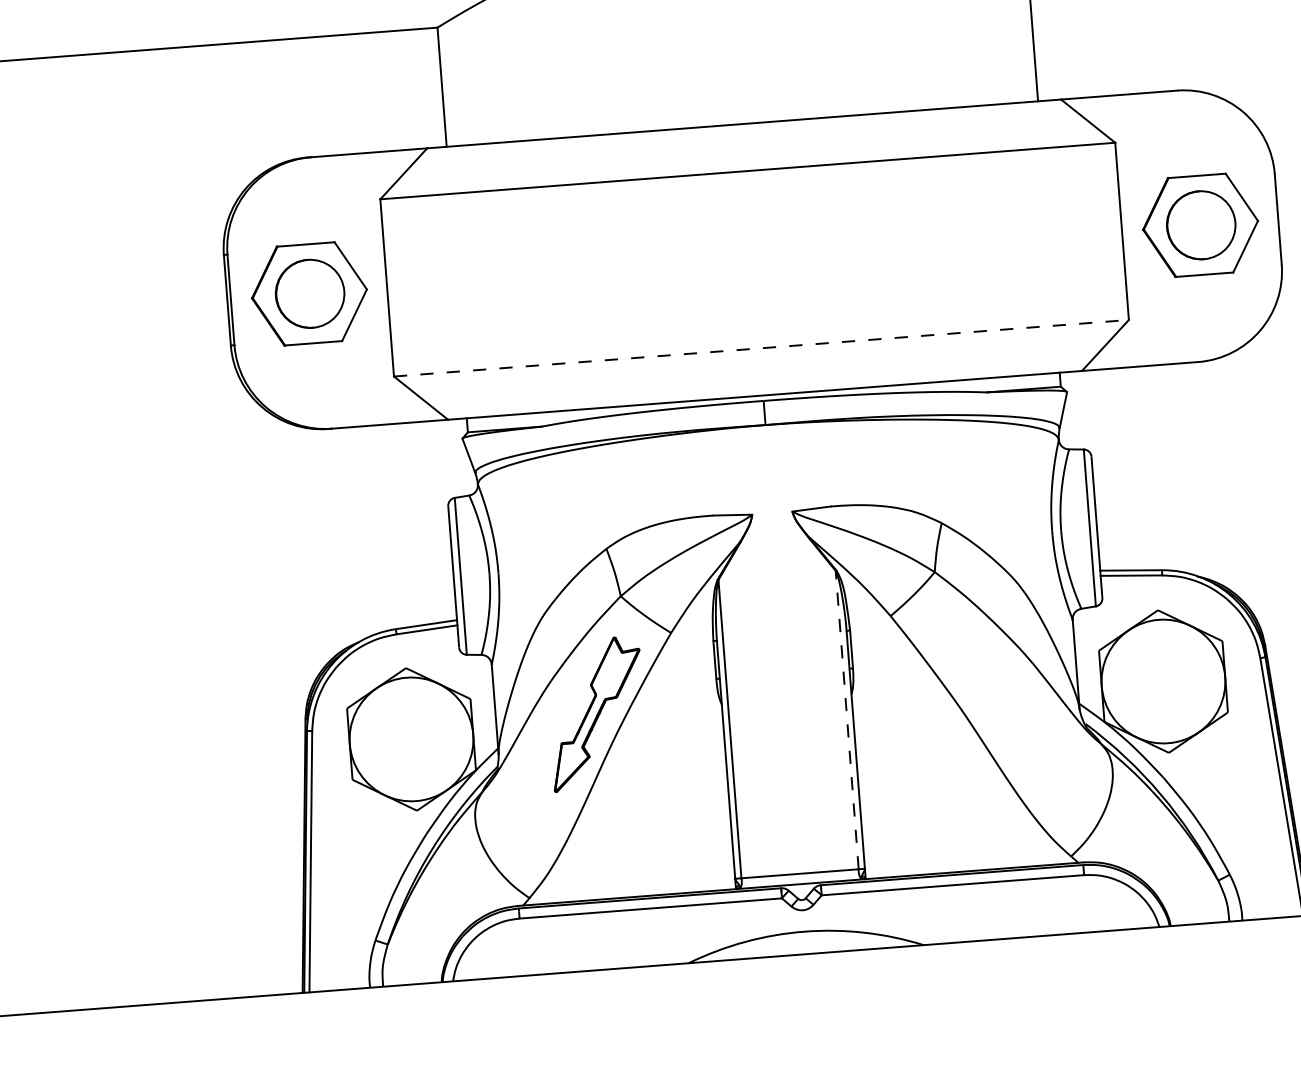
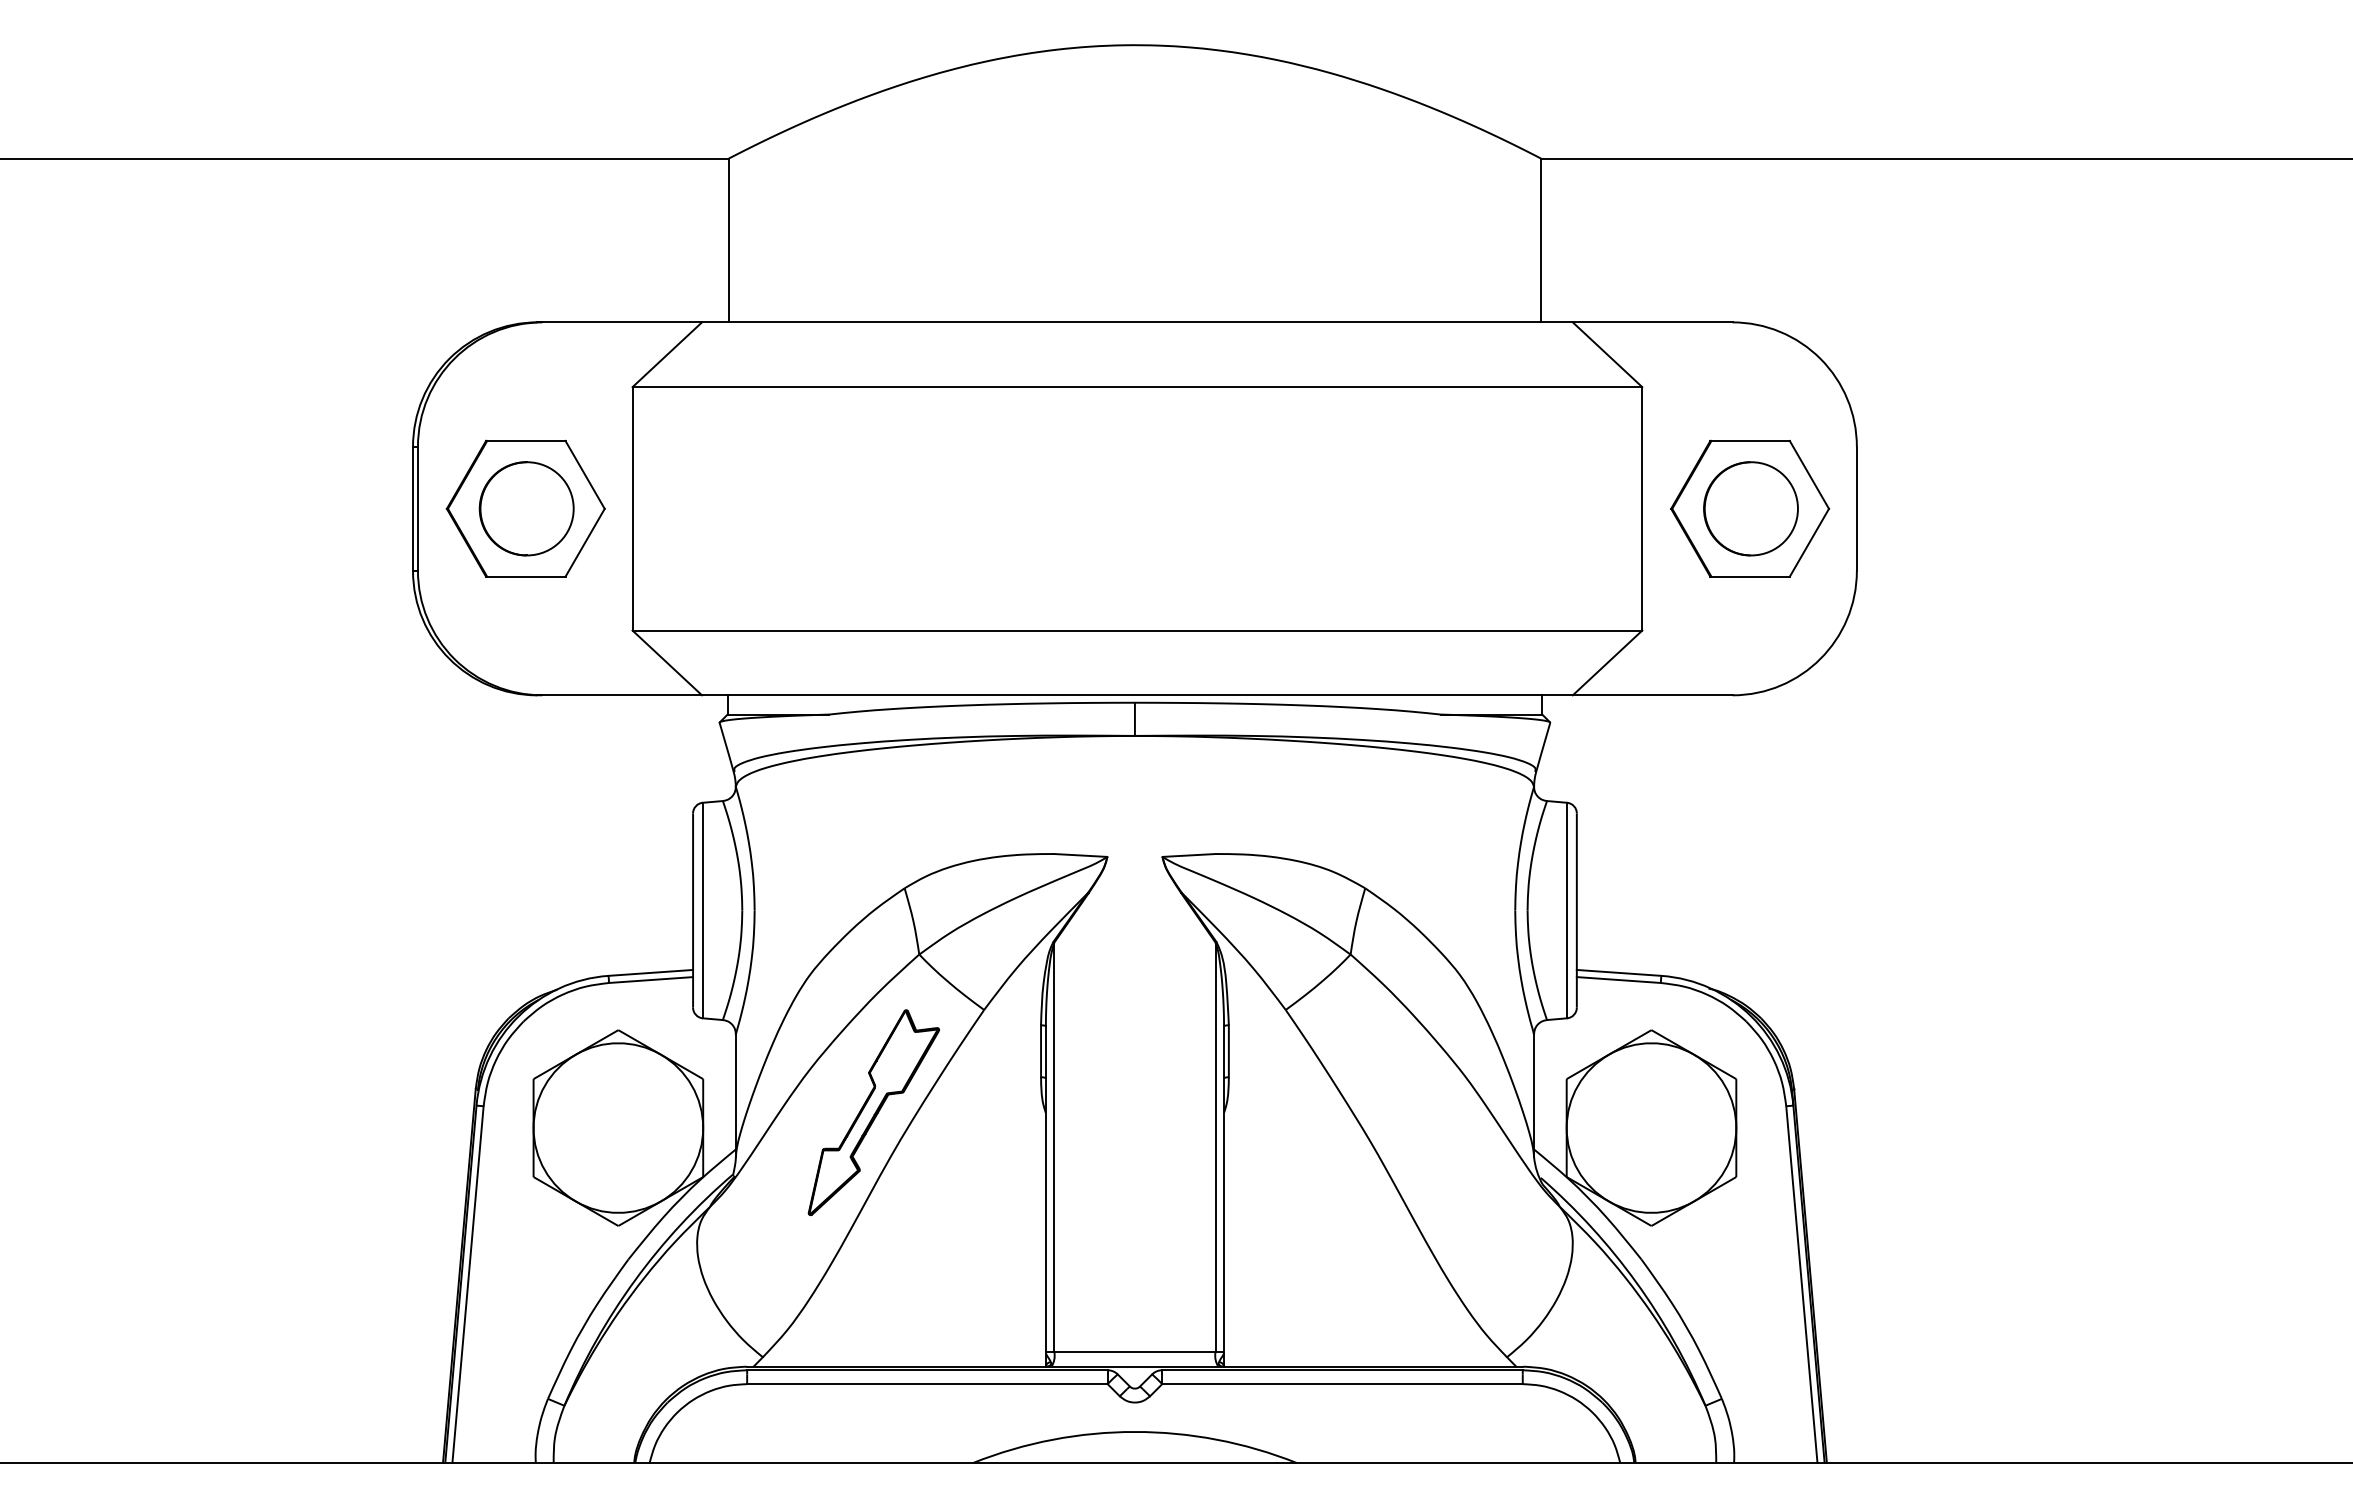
line: (761, 348) -> (1137, 630), dashed -> solid
line: (847, 720) -> (1215, 1147), dashed -> solid

